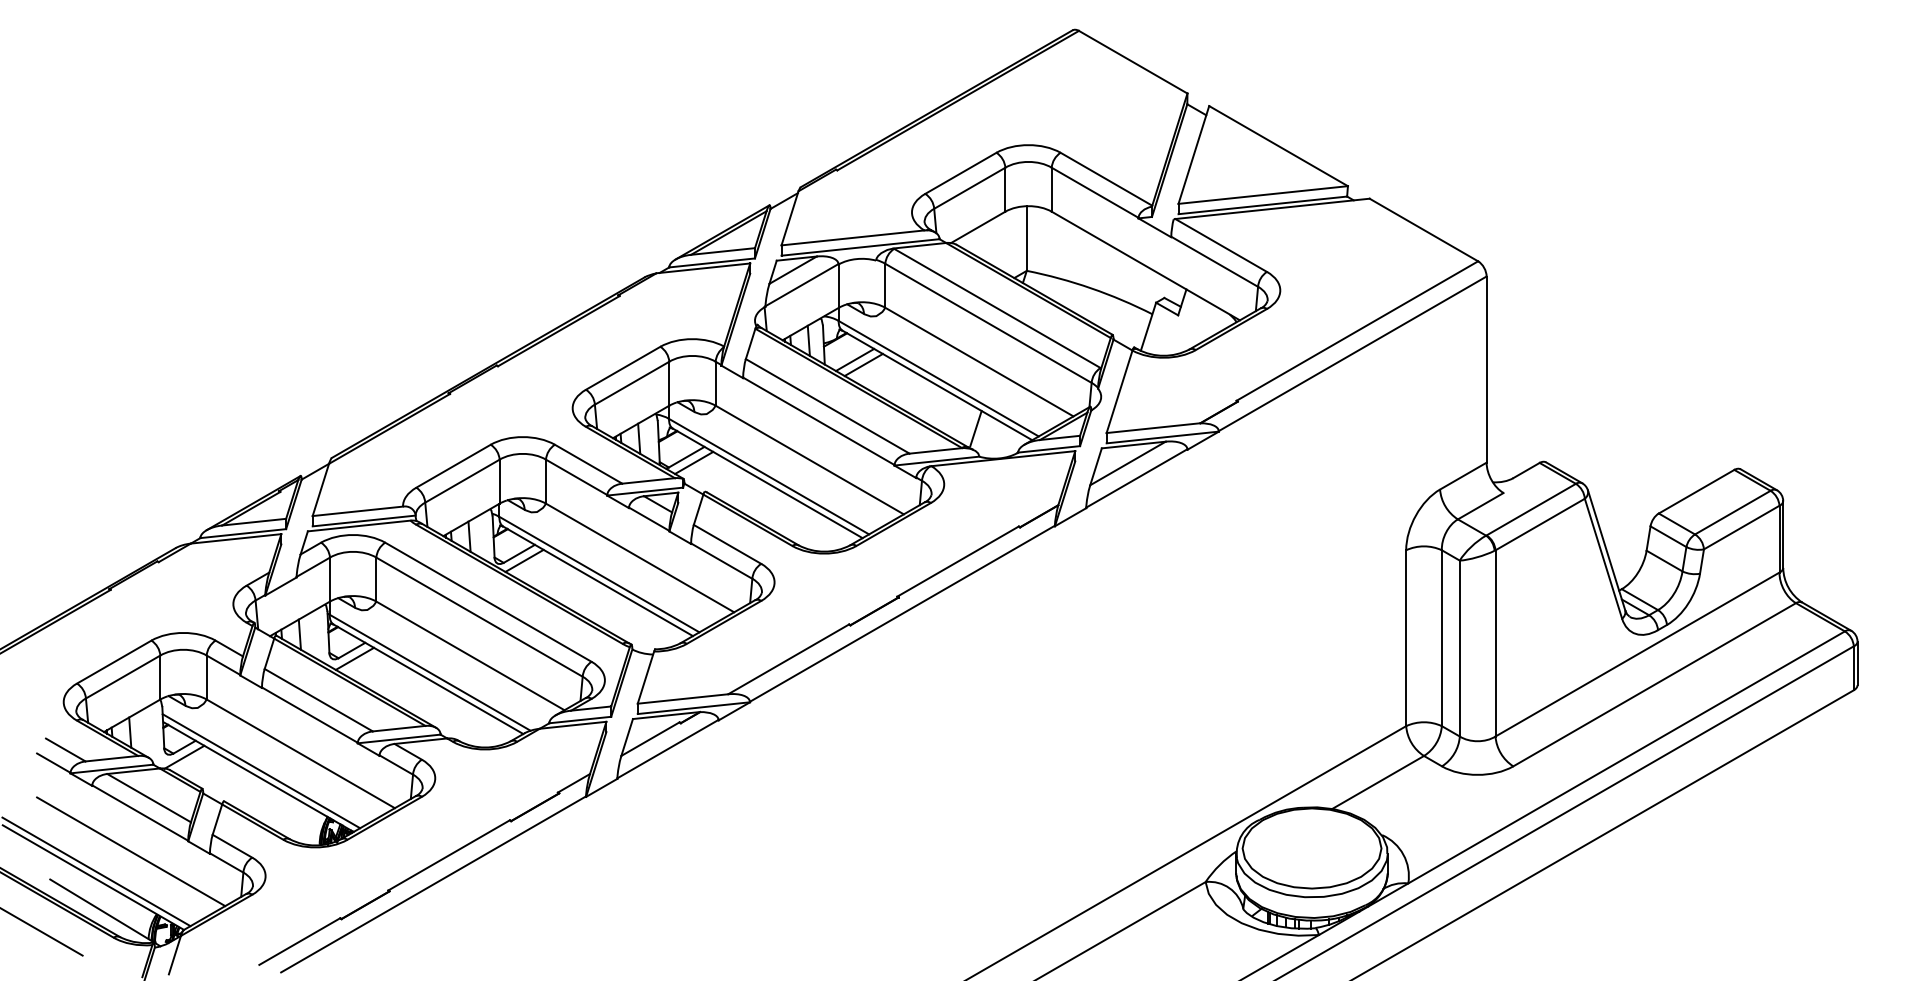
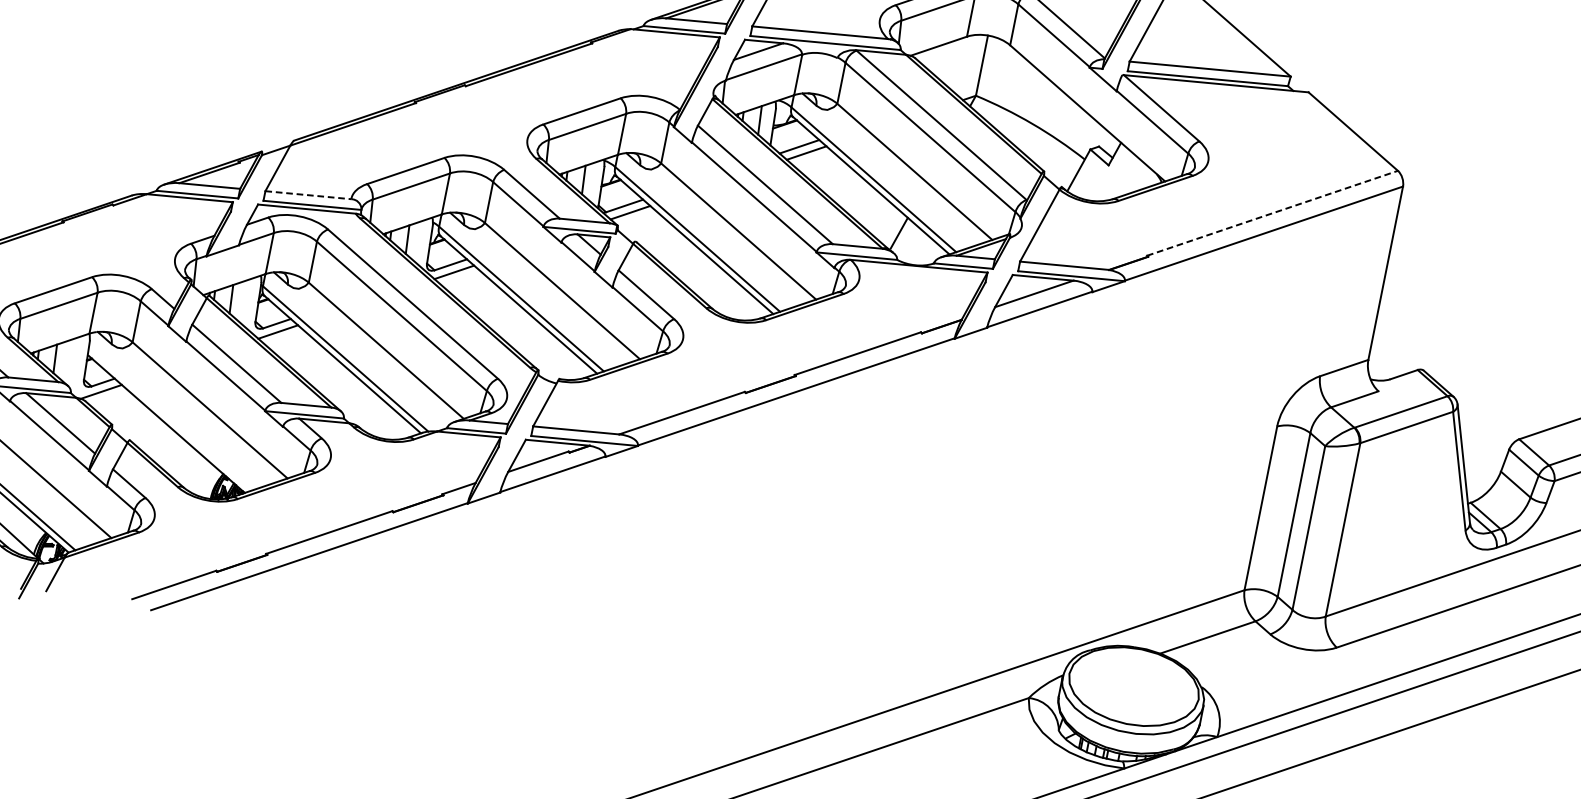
line: (1357, 331) -> (1272, 213), solid -> dashed
line: (358, 511) -> (308, 195), solid -> dashed
line: (261, 771) -> (170, 419), removed

